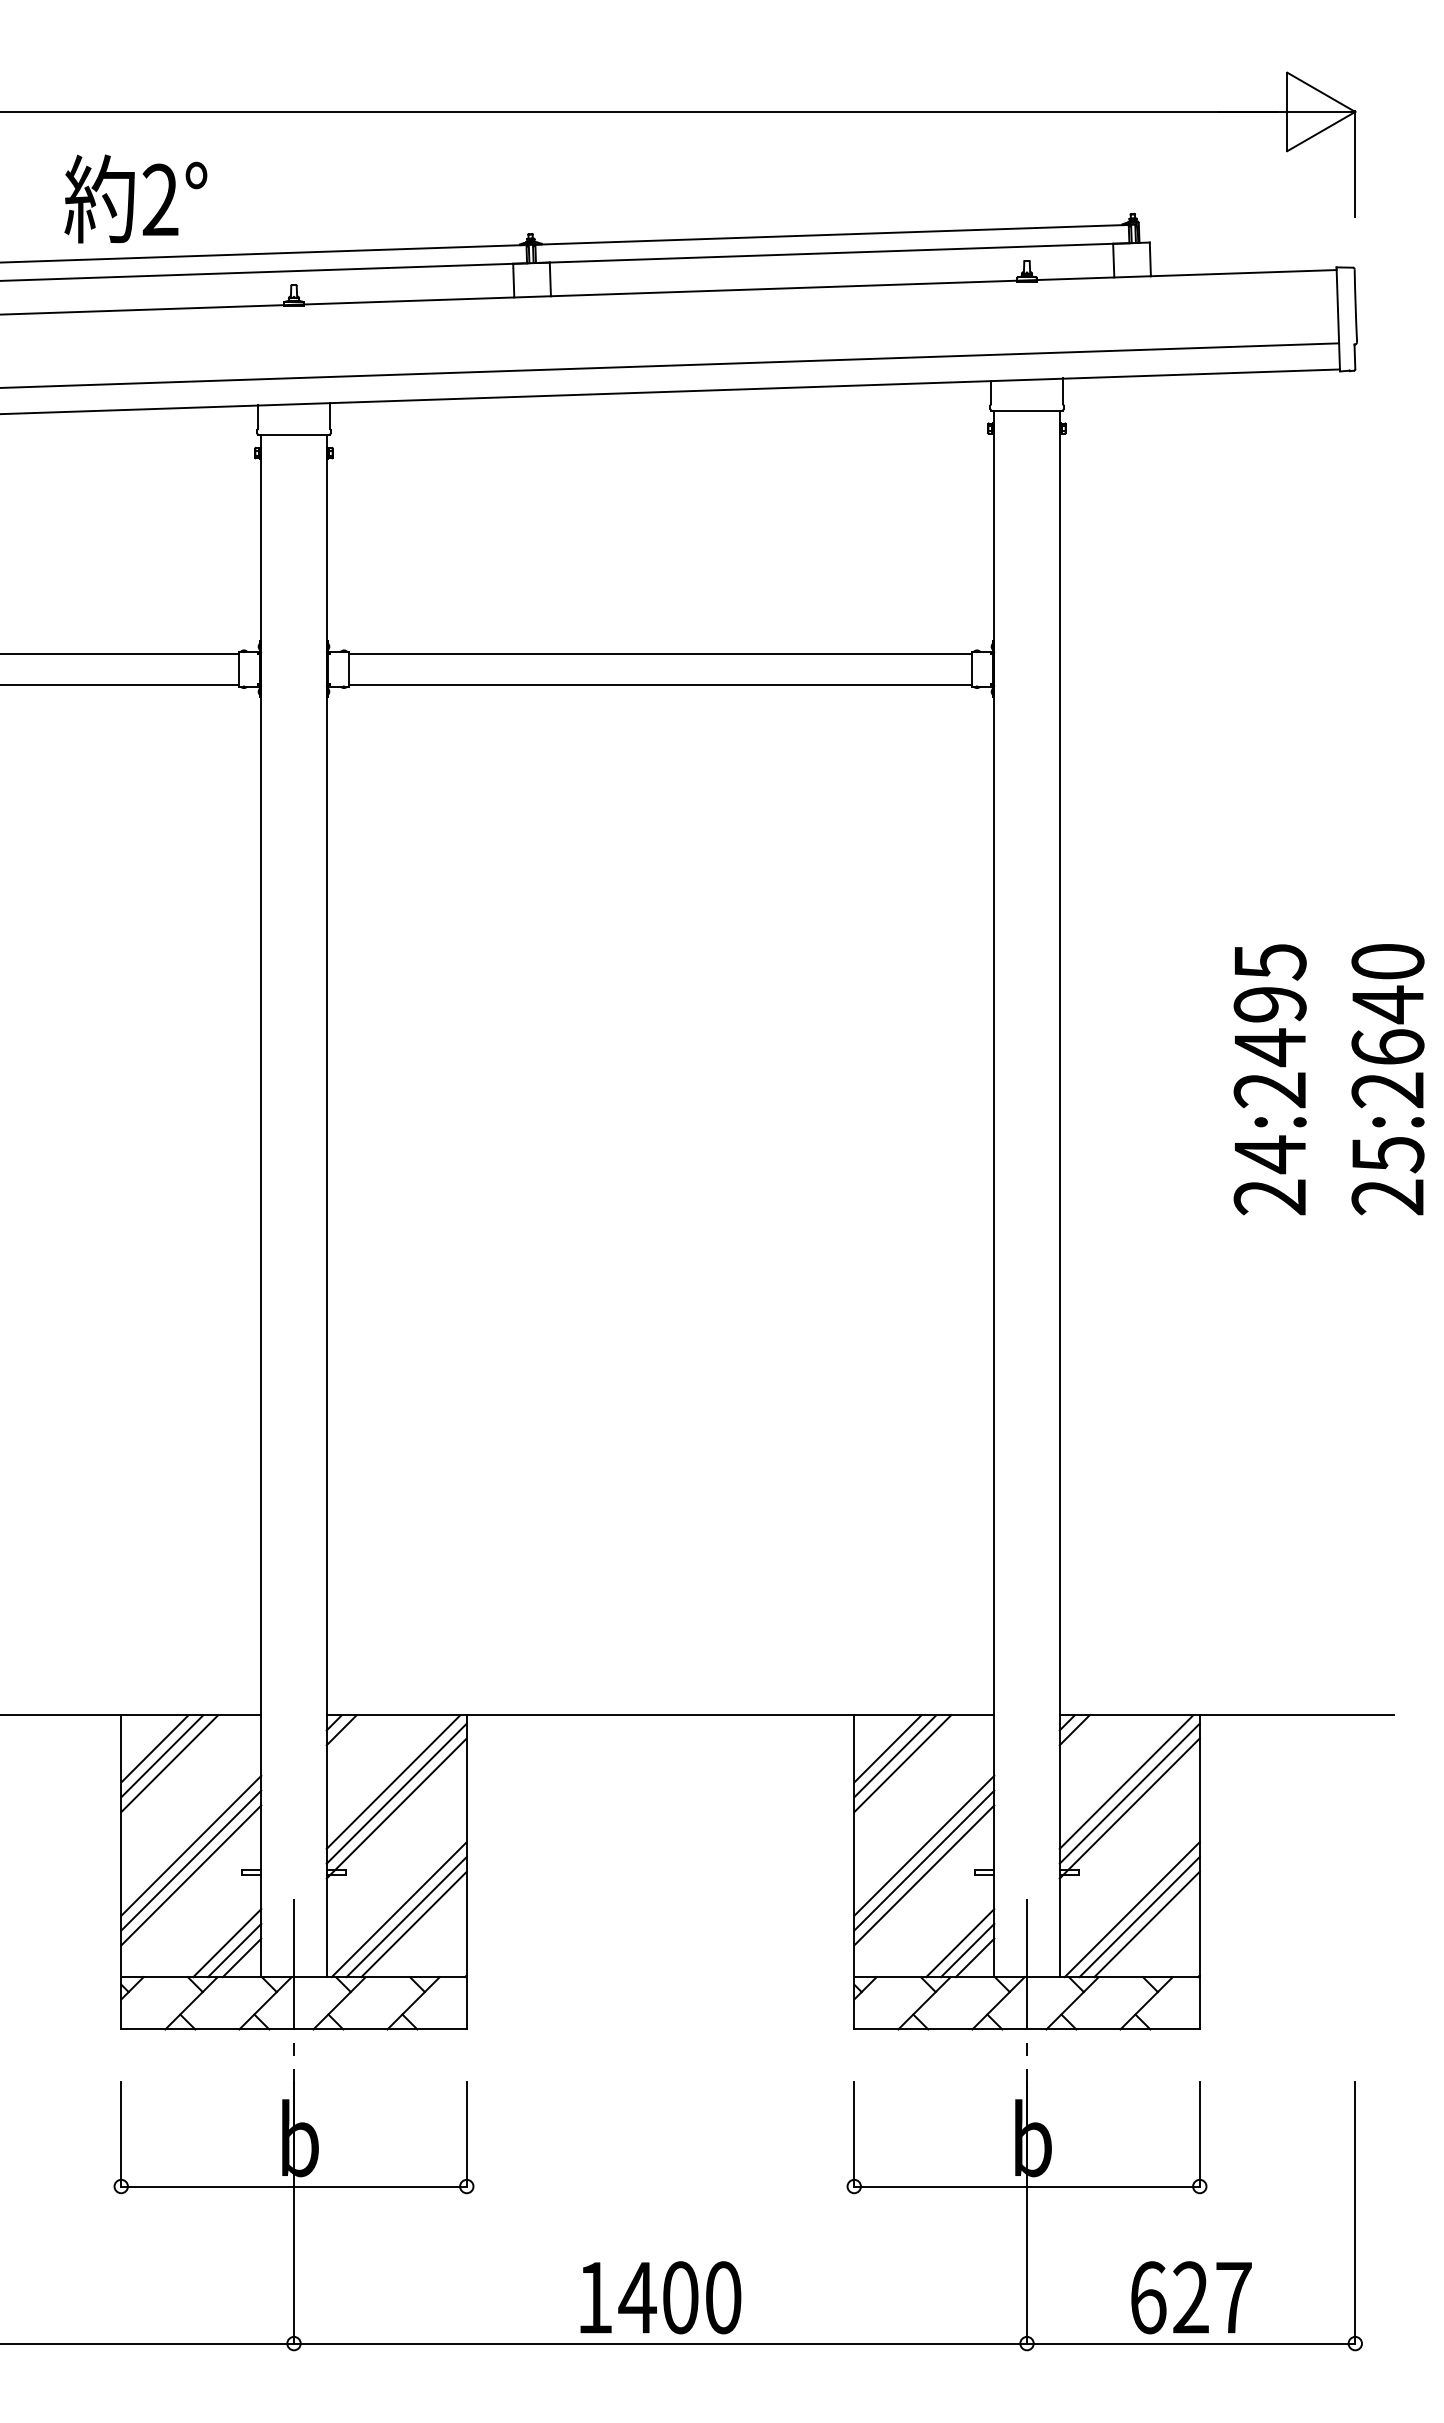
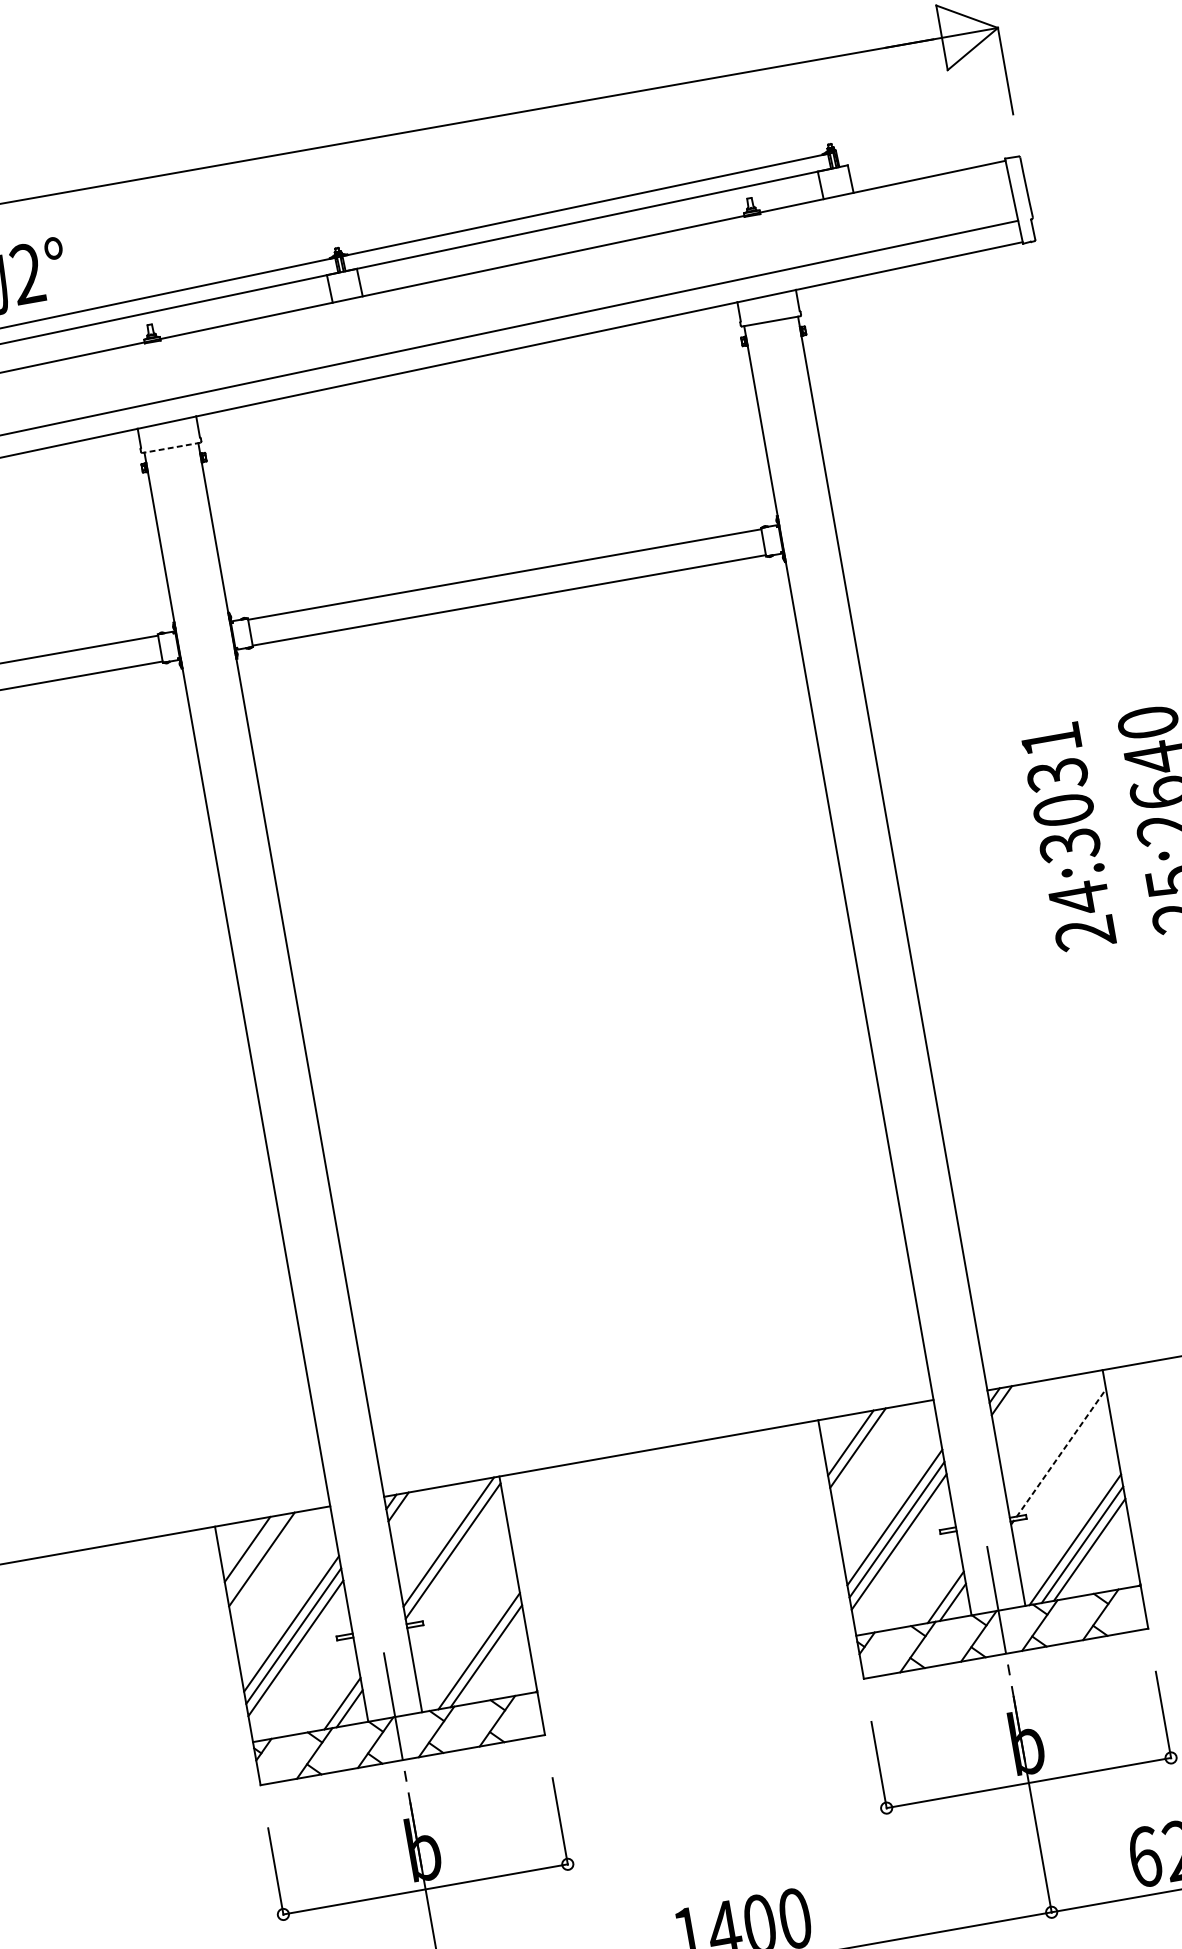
line: (294, 435) -> (171, 448), solid -> dashed
text: (1269, 1026) -> (1060, 793), 24:2495 -> 24:3031
line: (162, 1756) -> (254, 1554), removed
line: (902, 1763) -> (864, 1452), removed
line: (1126, 1781) -> (1051, 1435), removed
line: (1129, 1793) -> (1056, 1444), removed
line: (396, 1808) -> (455, 1563), removed
line: (1130, 1808) -> (1059, 1456), solid -> dashed
line: (398, 1909) -> (471, 1646), removed
line: (227, 1943) -> (335, 1699), removed
line: (960, 1943) -> (938, 1592), removed

